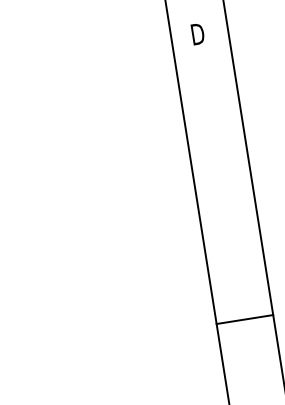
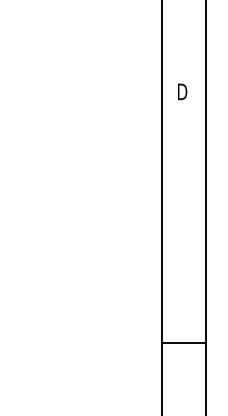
line: (244, 320) -> (183, 343), moved

